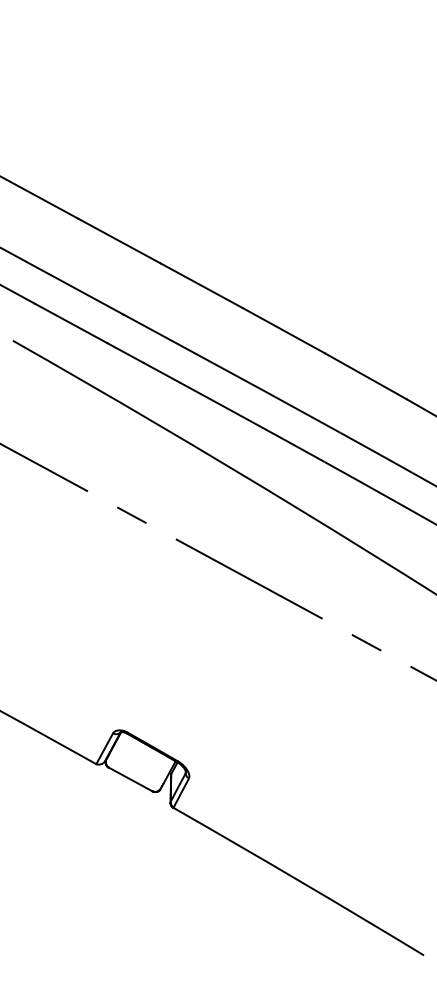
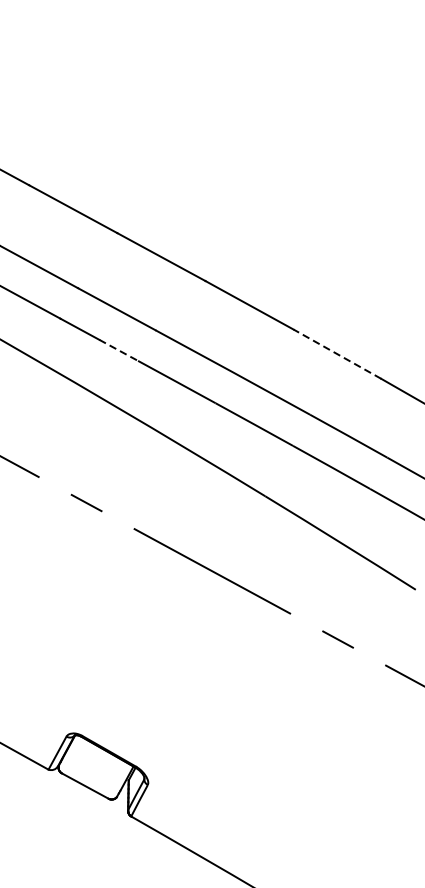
line: (161, 372) -> (118, 350), solid -> dashed
line: (366, 376) -> (337, 354), solid -> dashed

